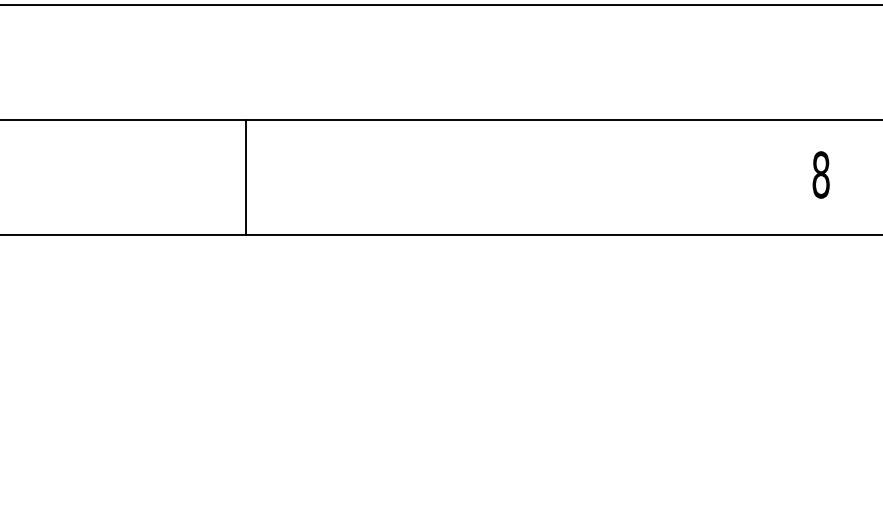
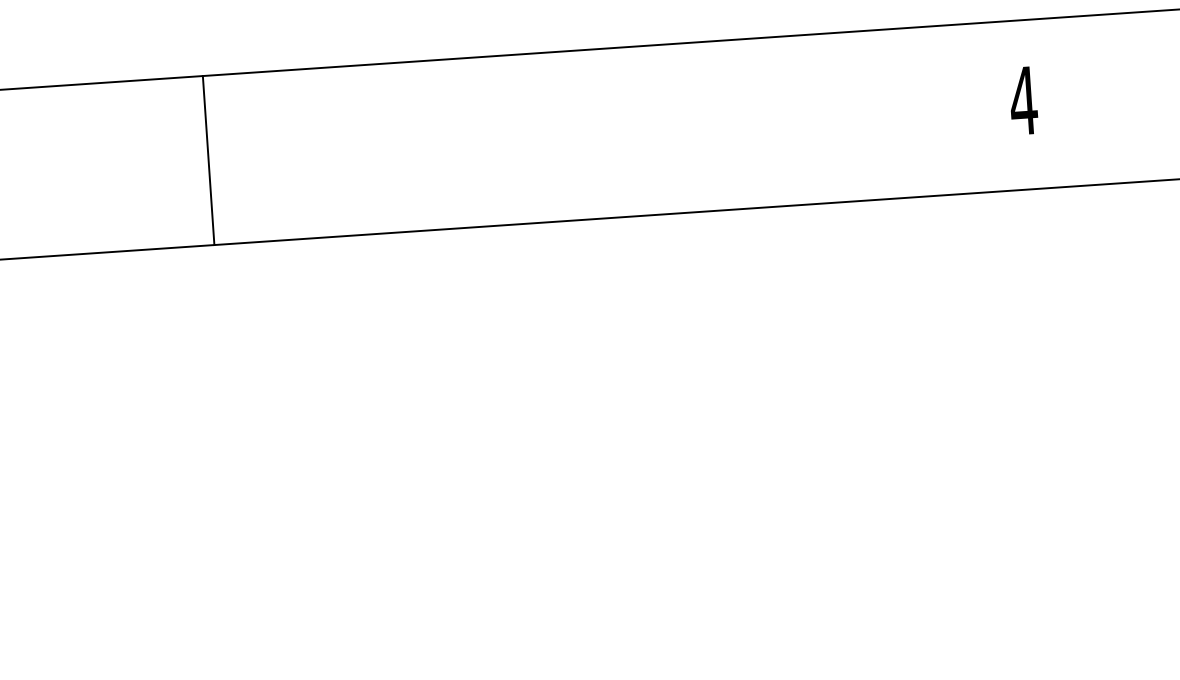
text: (821, 174) -> (1024, 100), 8 -> 4
line: (245, 177) -> (208, 160), moved

